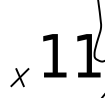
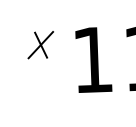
part: (19, 77) -> (40, 45), moved

